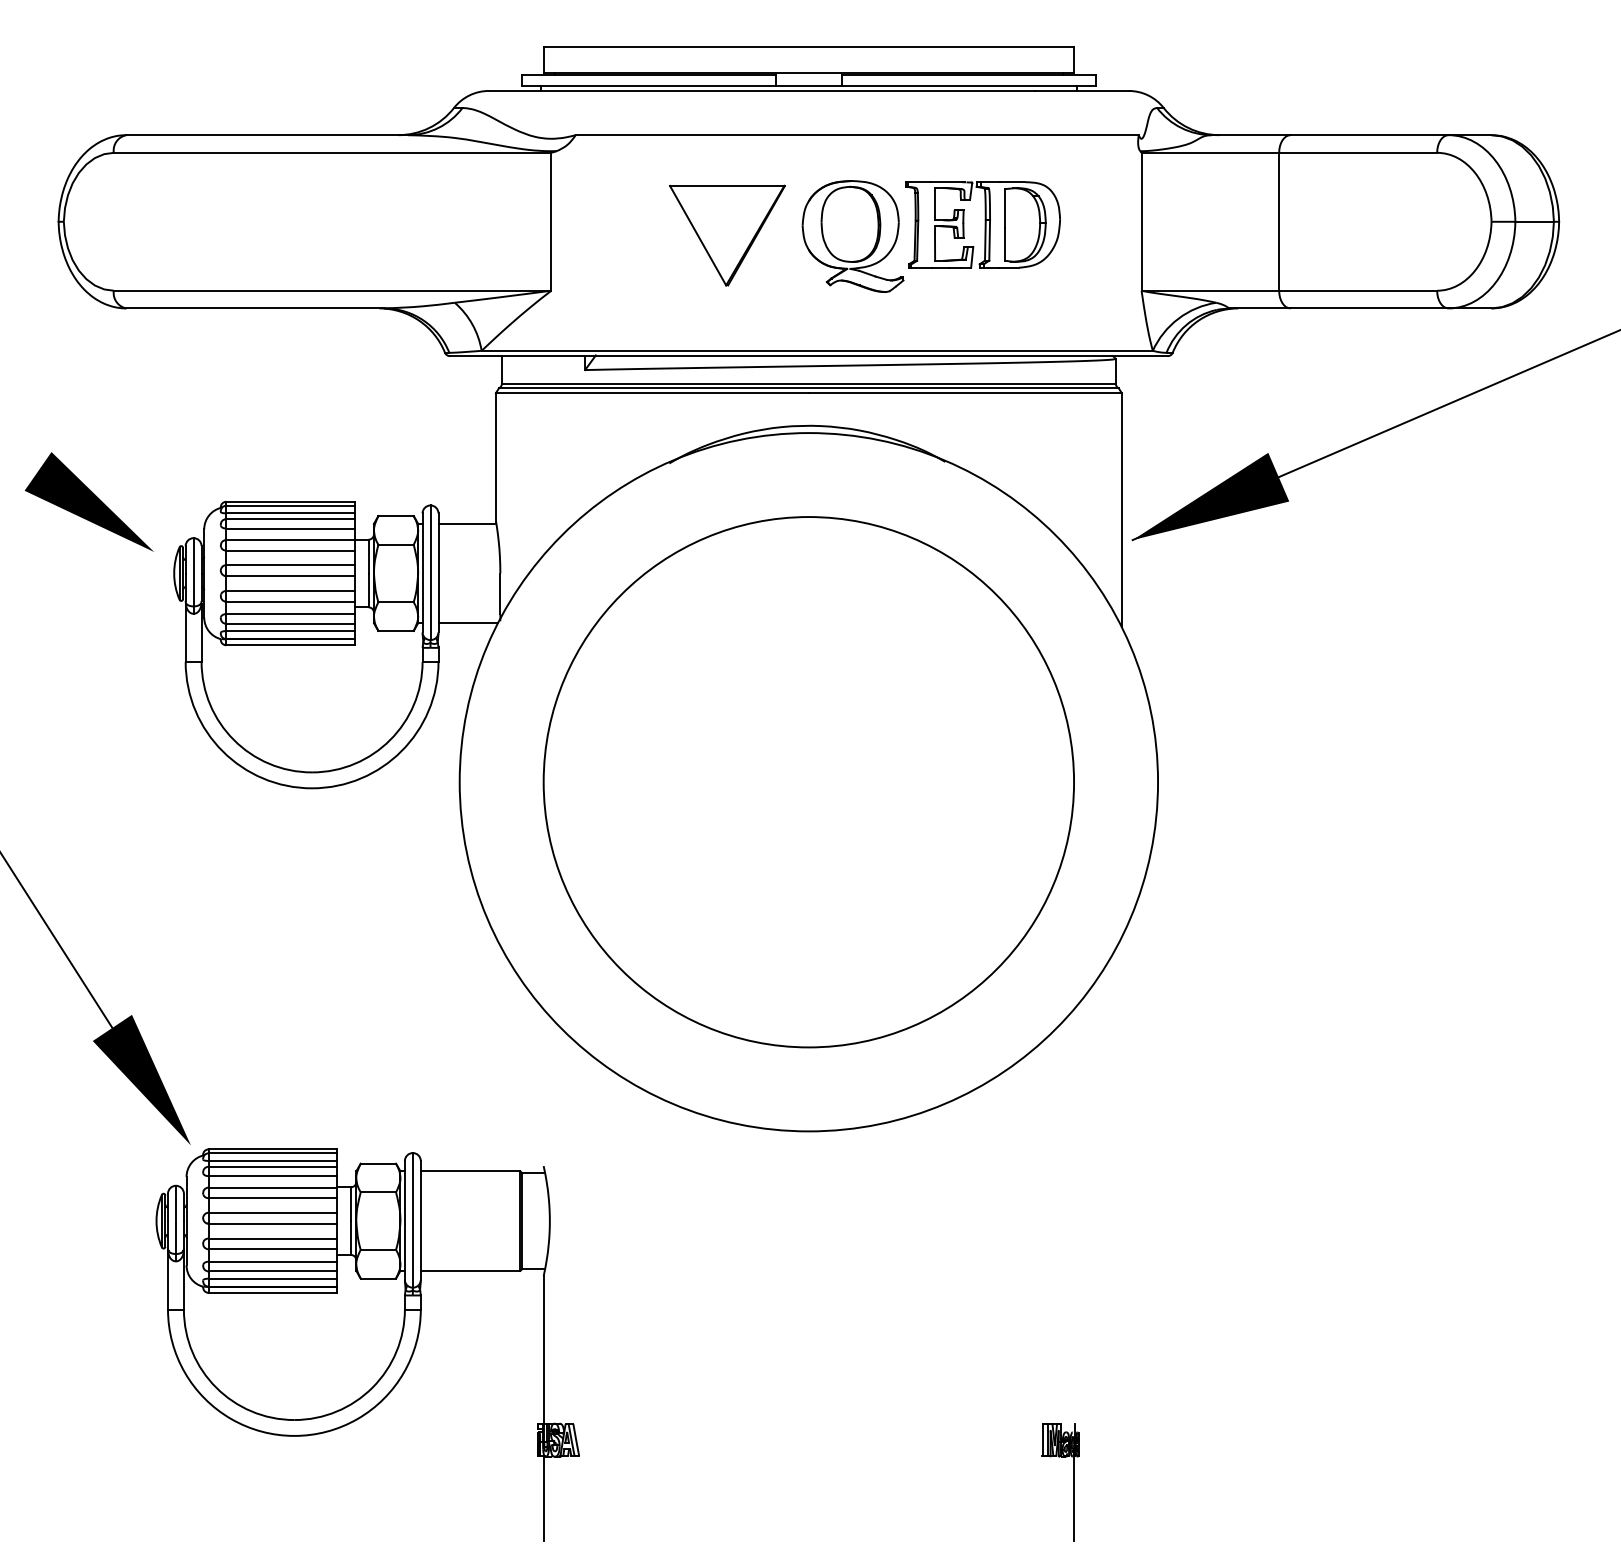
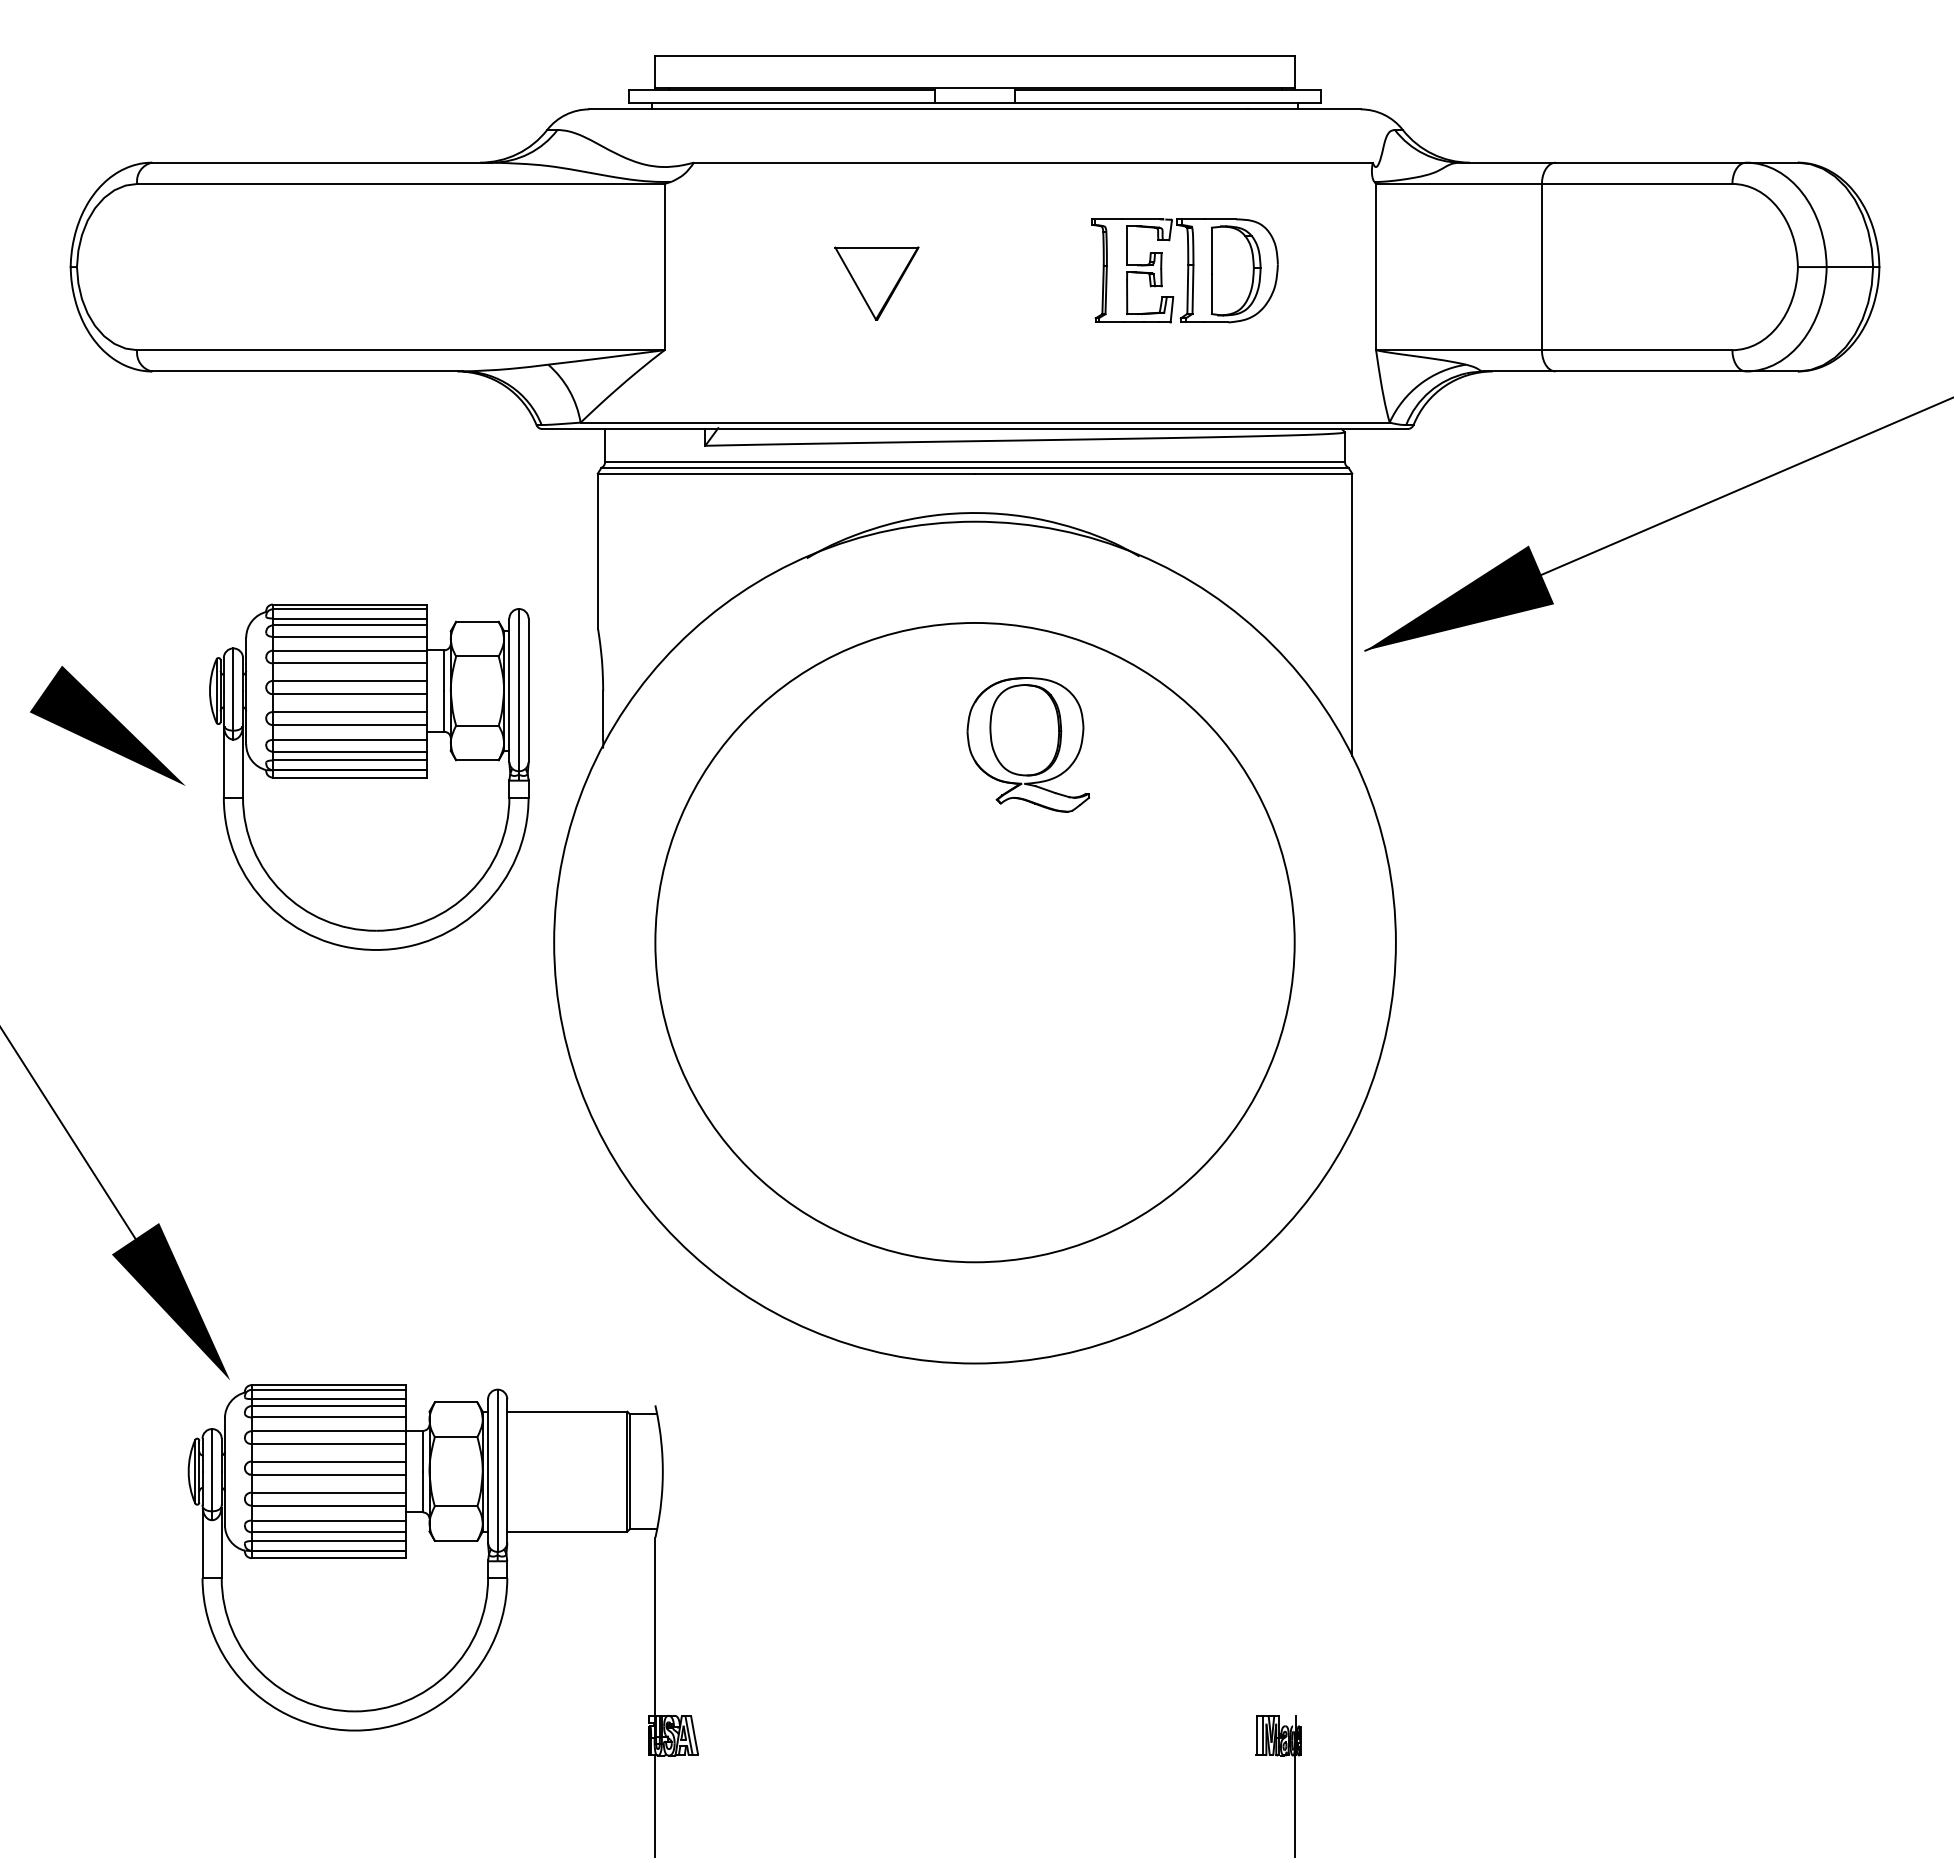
part: (727, 235) -> (876, 283), size x0.6
part: (853, 236) -> (1028, 744), moved
part: (89, 501) -> (107, 725), moved
line: (467, 524) -> (563, 631), removed
line: (468, 623) -> (564, 751), removed

